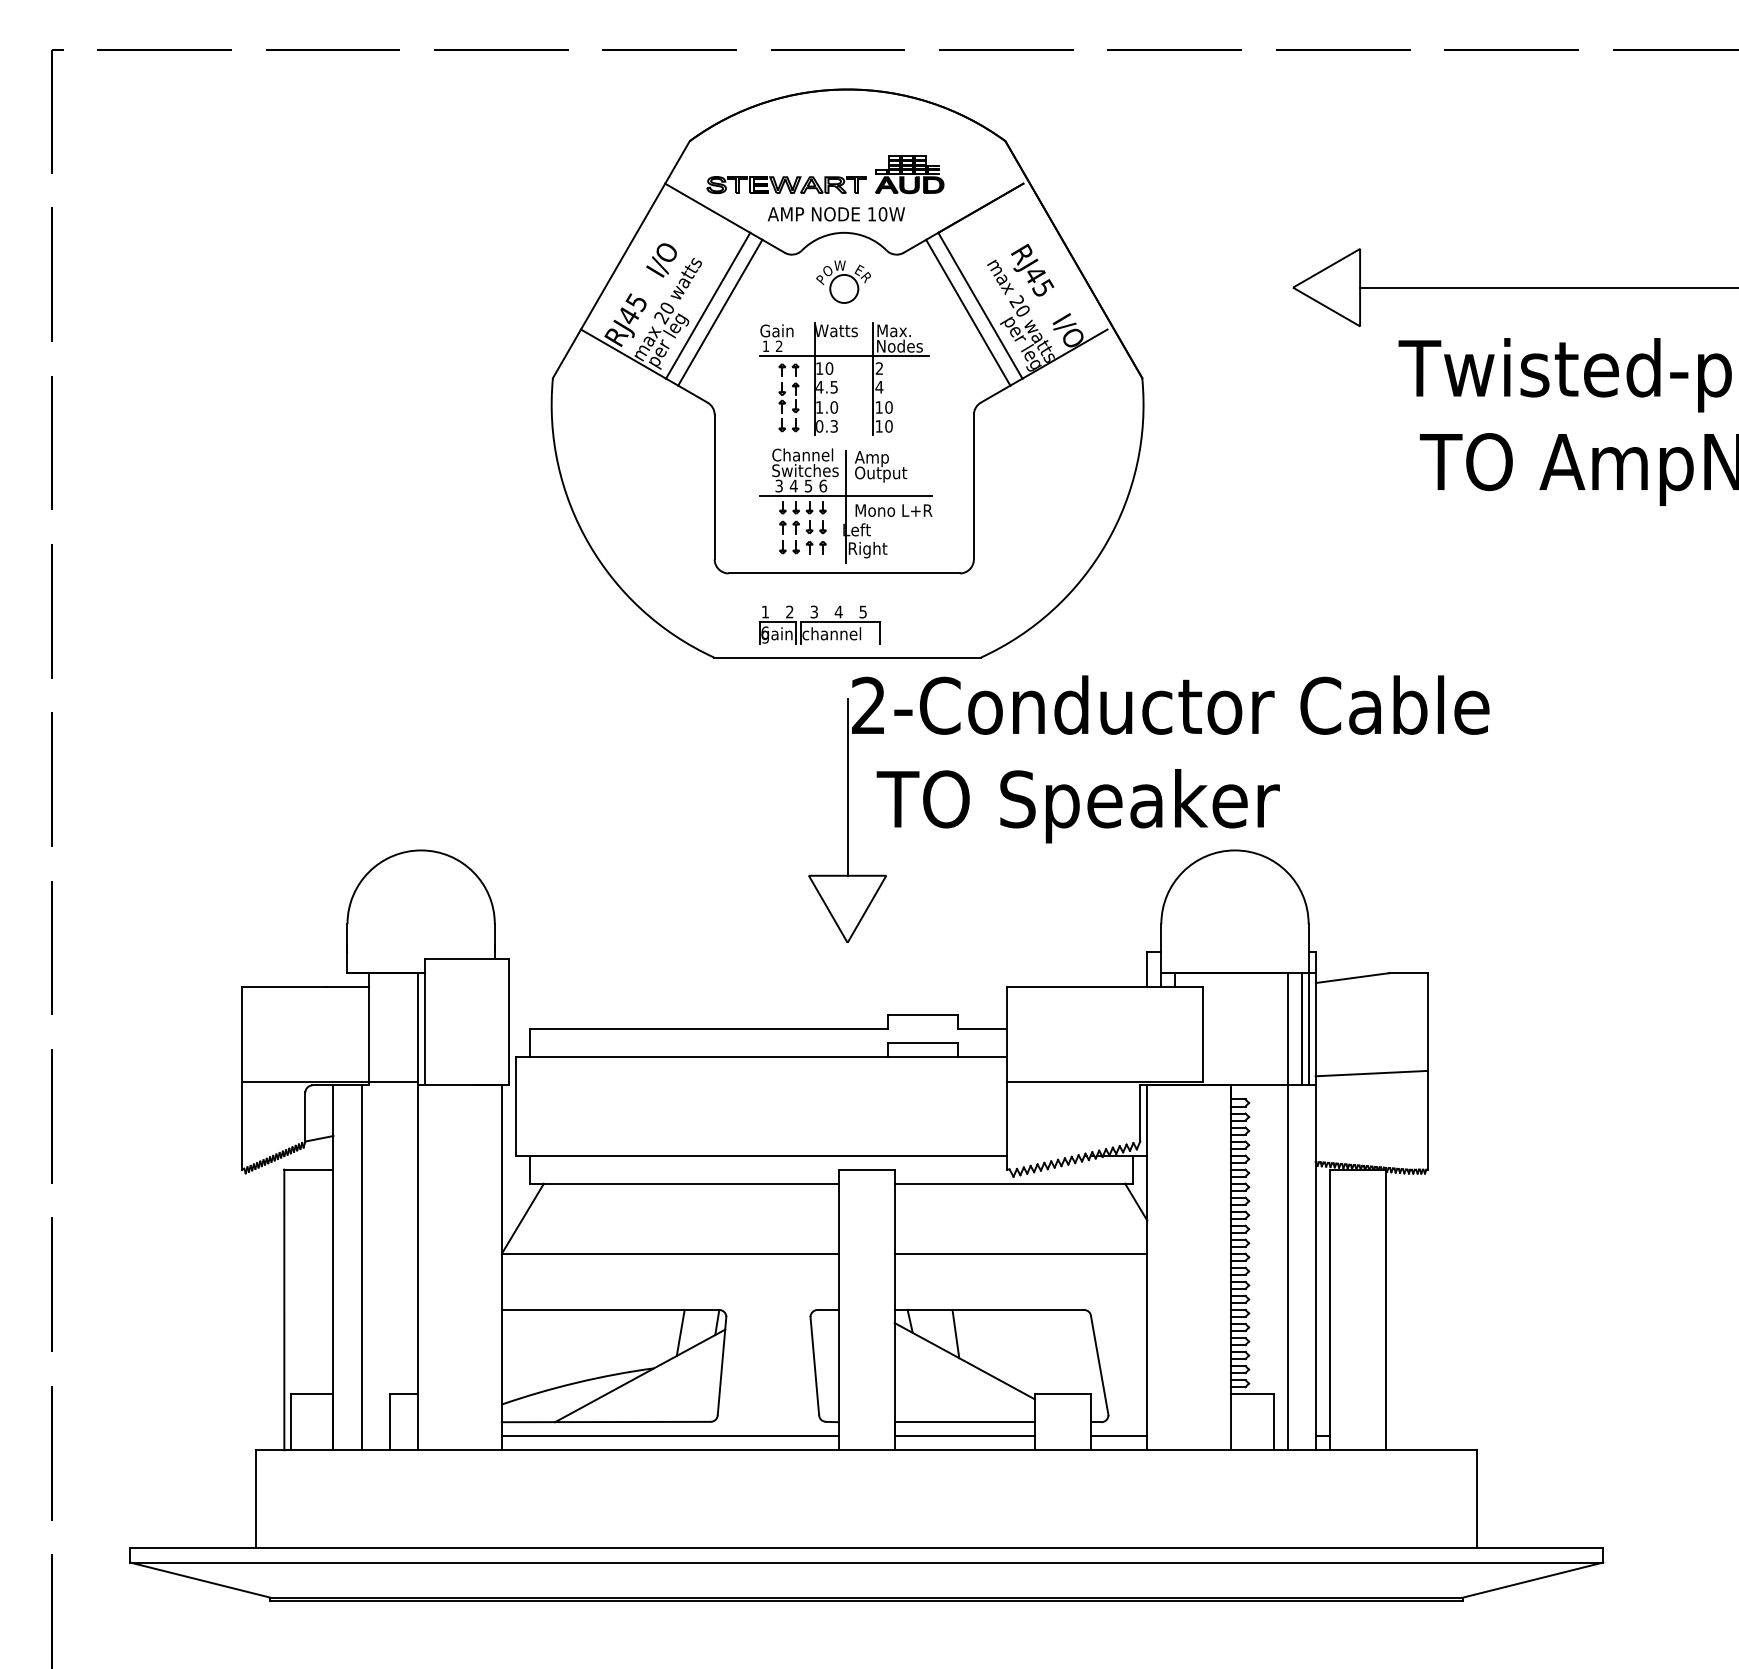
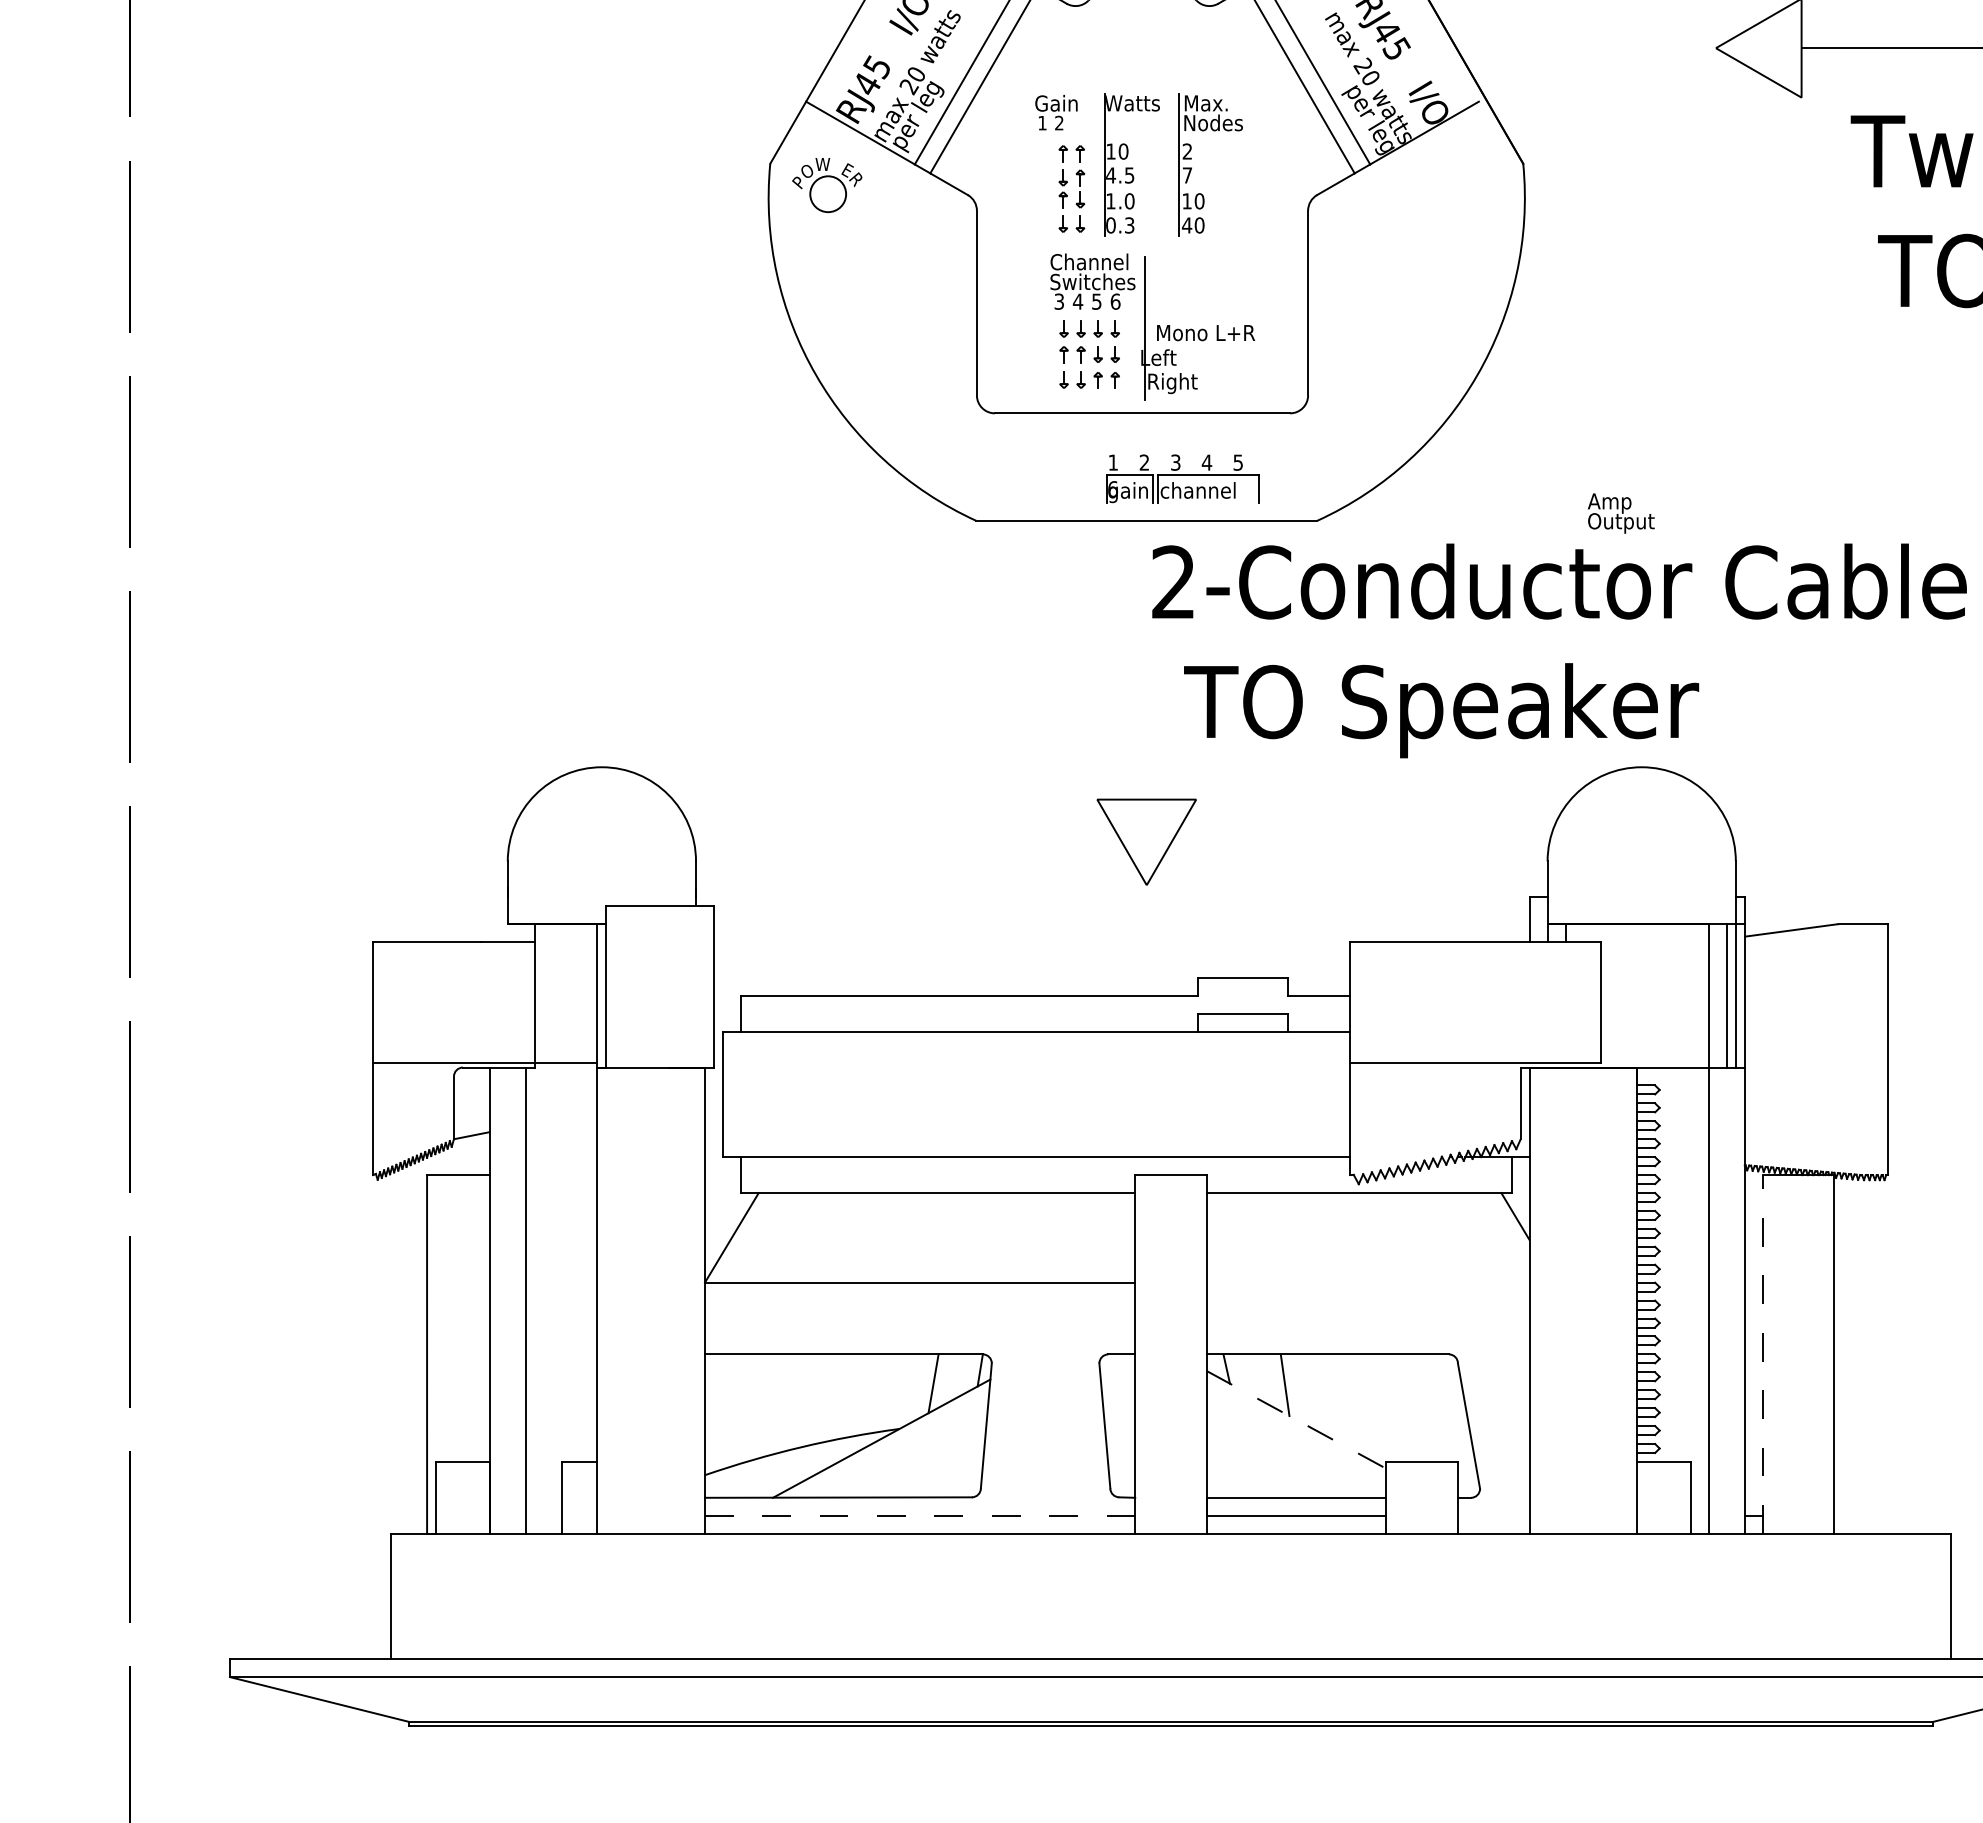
part: (843, 281) -> (827, 184), moved
line: (843, 356) -> (1141, 136), removed
text: (879, 387) -> (1187, 175), 4 -> 7
text: (879, 426) -> (1187, 225), 10 -> 40
text: (880, 466) -> (1620, 513), moved
line: (845, 495) -> (1144, 313), removed
part: (819, 624) -> (1182, 478), moved
line: (847, 787) -> (1146, 686), removed
line: (1371, 1073) -> (1816, 1052), removed
line: (1020, 1253) -> (1367, 1282), removed
line: (1329, 1309) -> (1762, 1353), solid -> dashed
line: (964, 1361) -> (1296, 1420), solid -> dashed
line: (670, 1436) -> (920, 1516), solid -> dashed
line: (1119, 1436) -> (1494, 1516), removed

